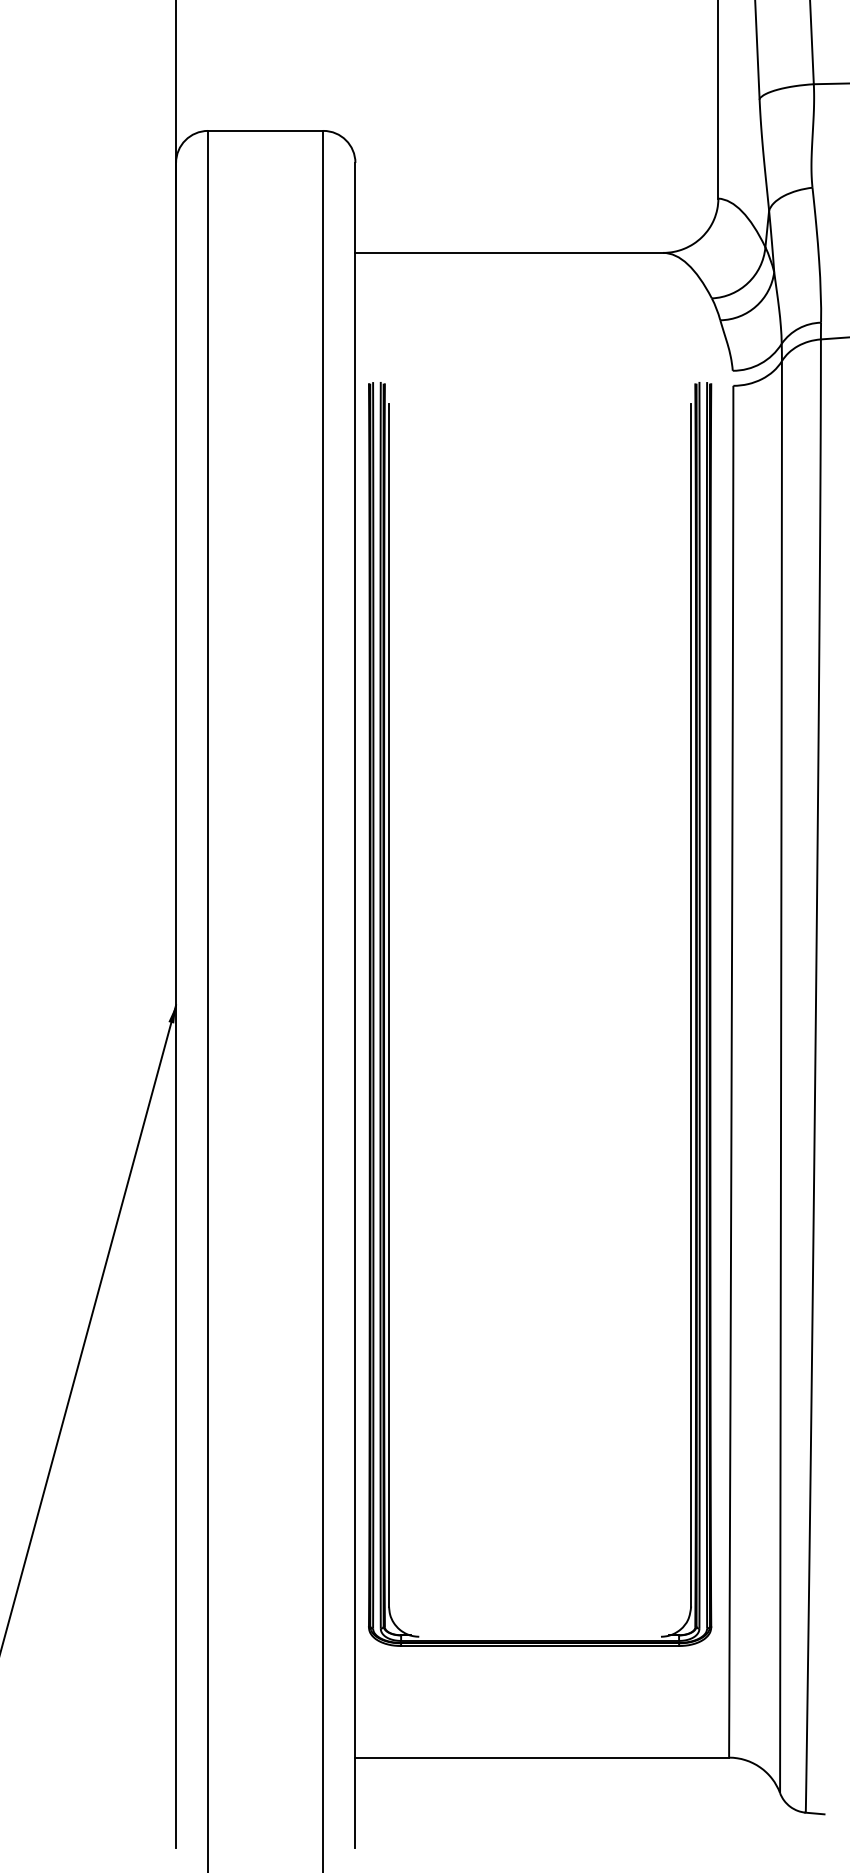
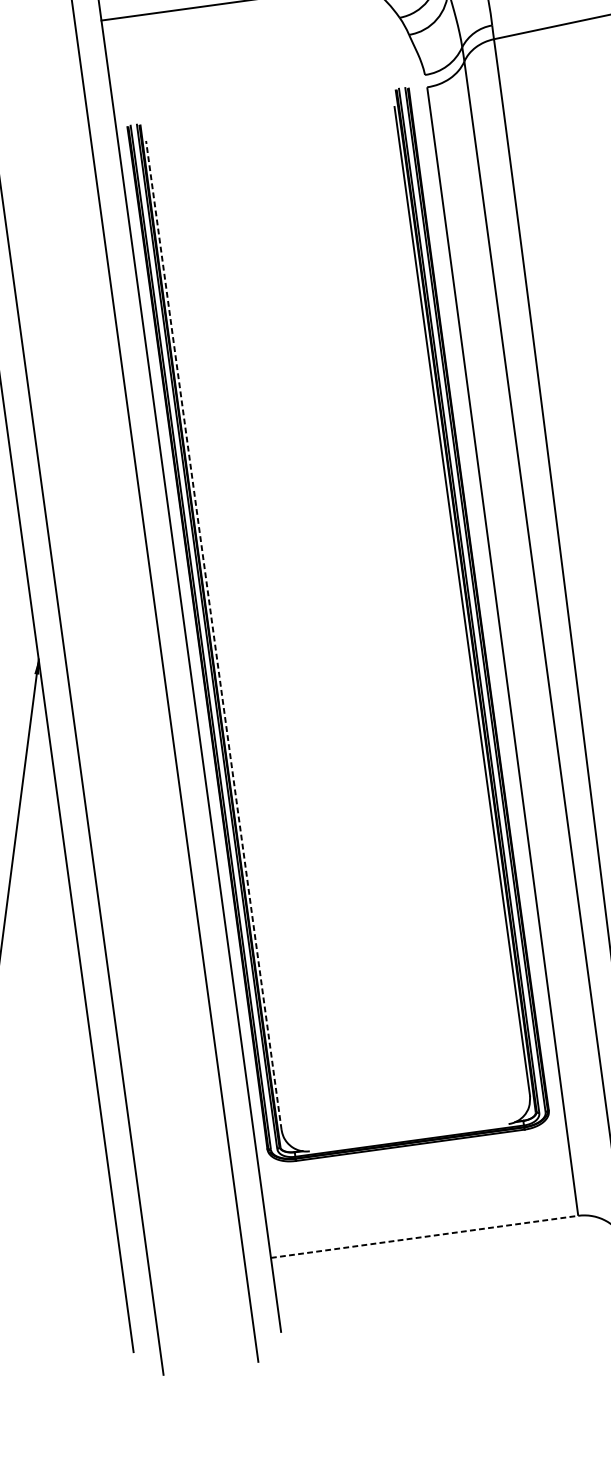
line: (389, 1004) -> (214, 634), solid -> dashed
line: (542, 1757) -> (424, 1236), solid -> dashed

